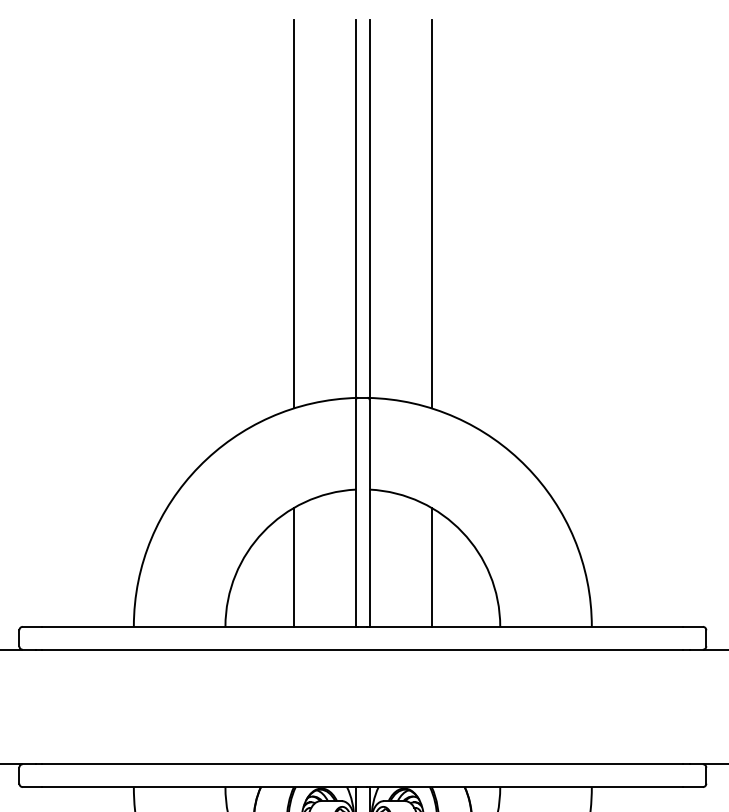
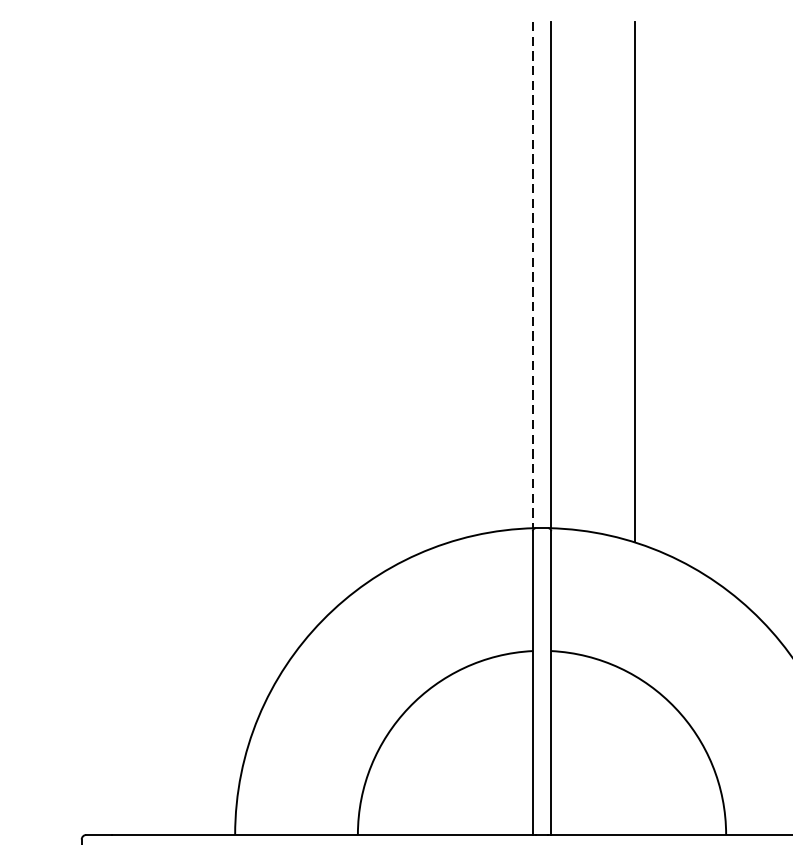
line: (355, 209) -> (532, 275), solid -> dashed
line: (293, 214) -> (449, 282), removed
line: (293, 567) -> (449, 755), removed
line: (431, 567) -> (634, 755), removed

